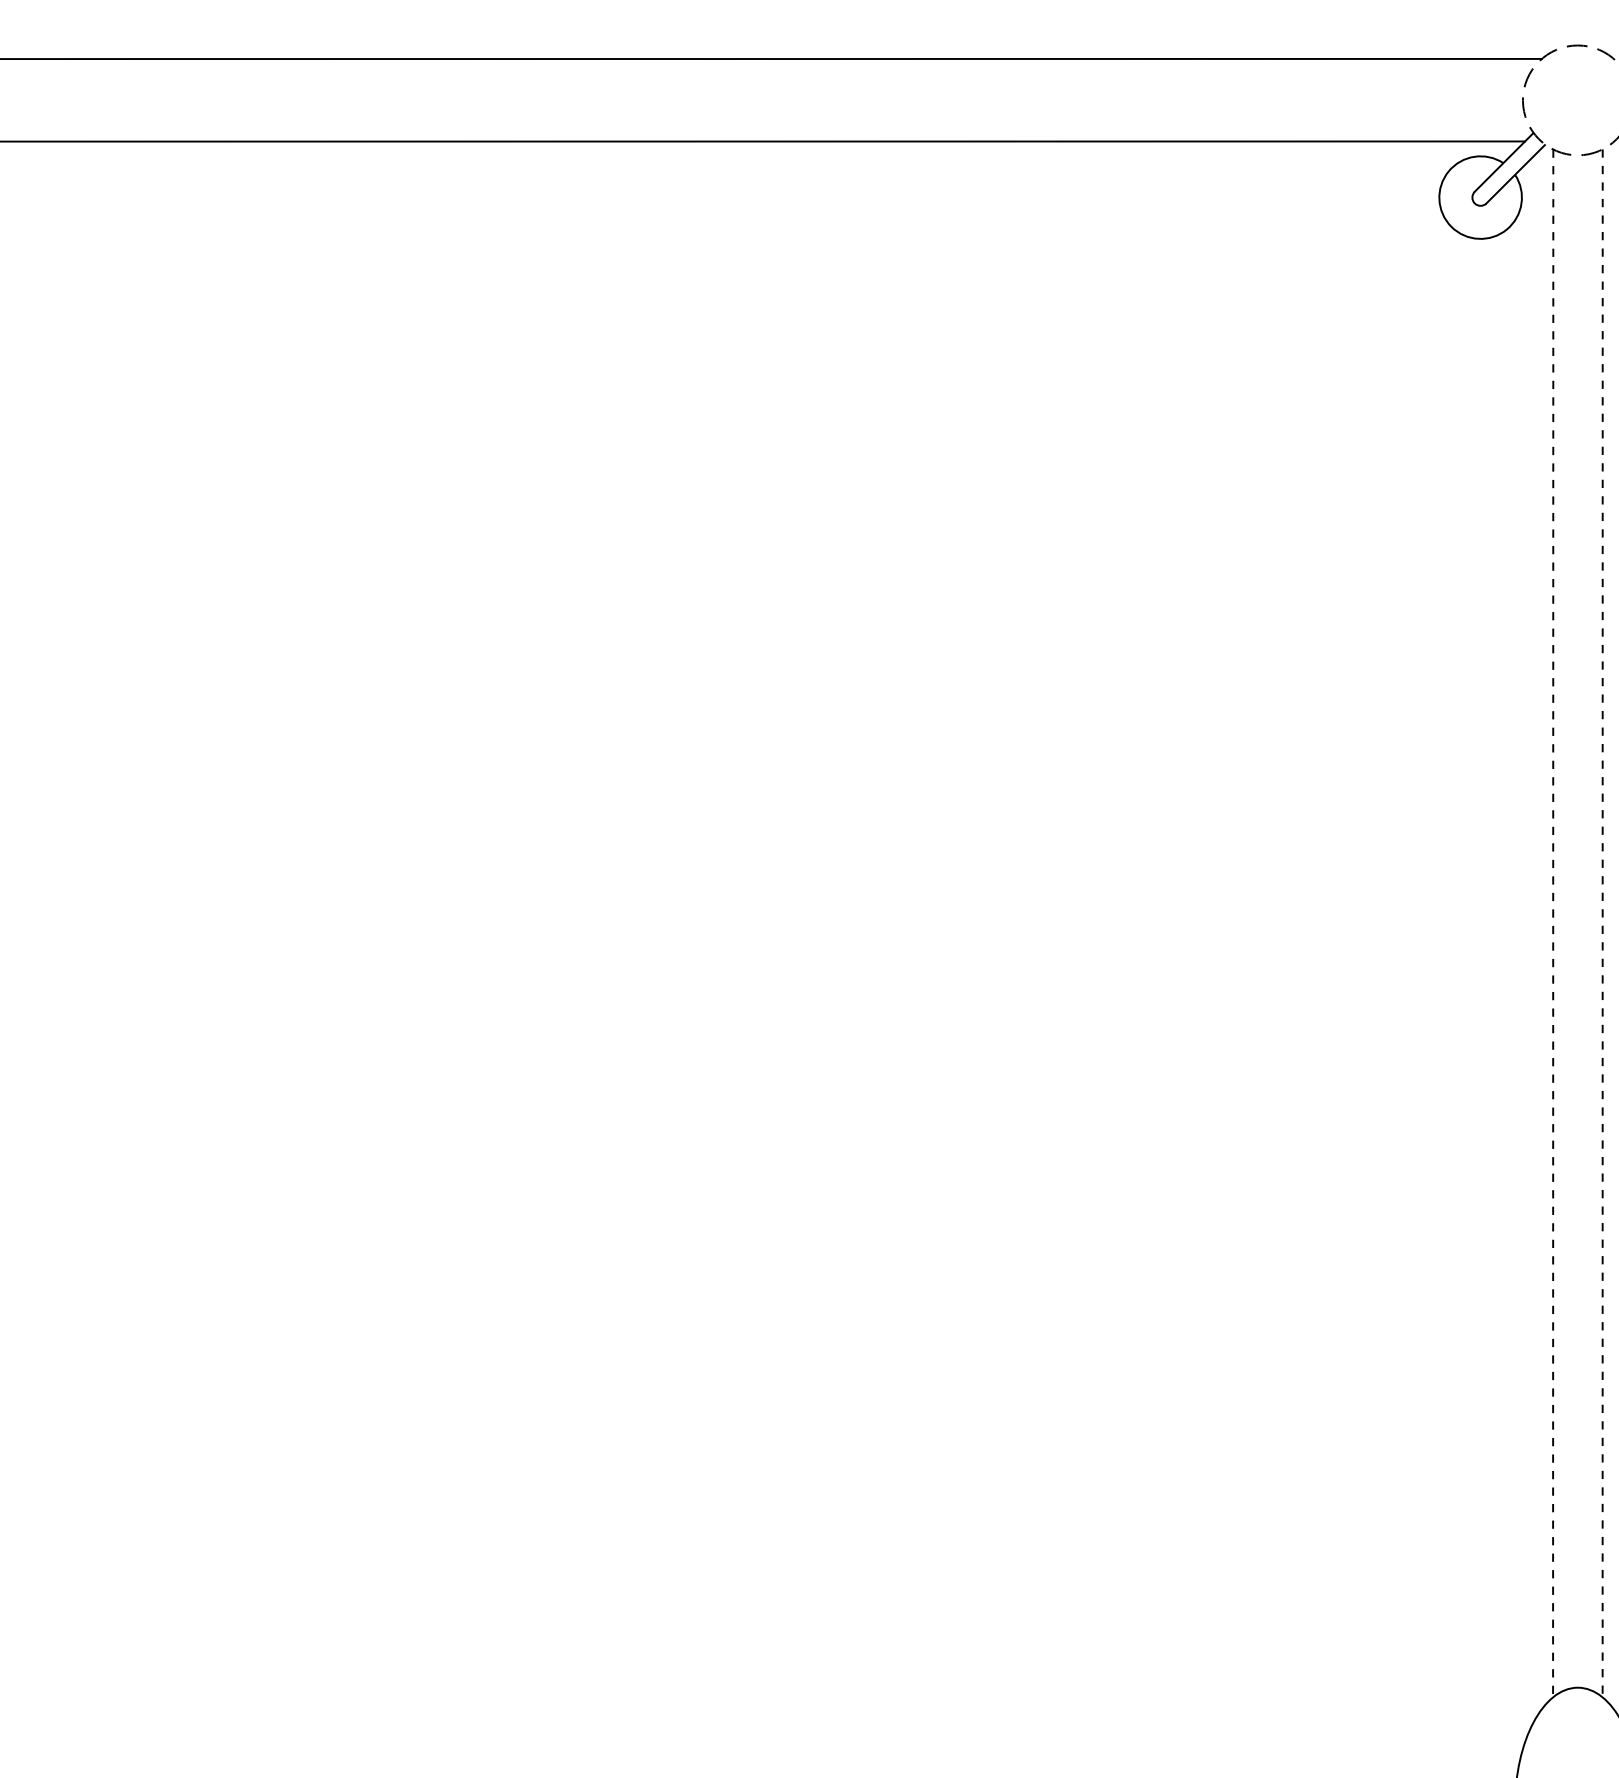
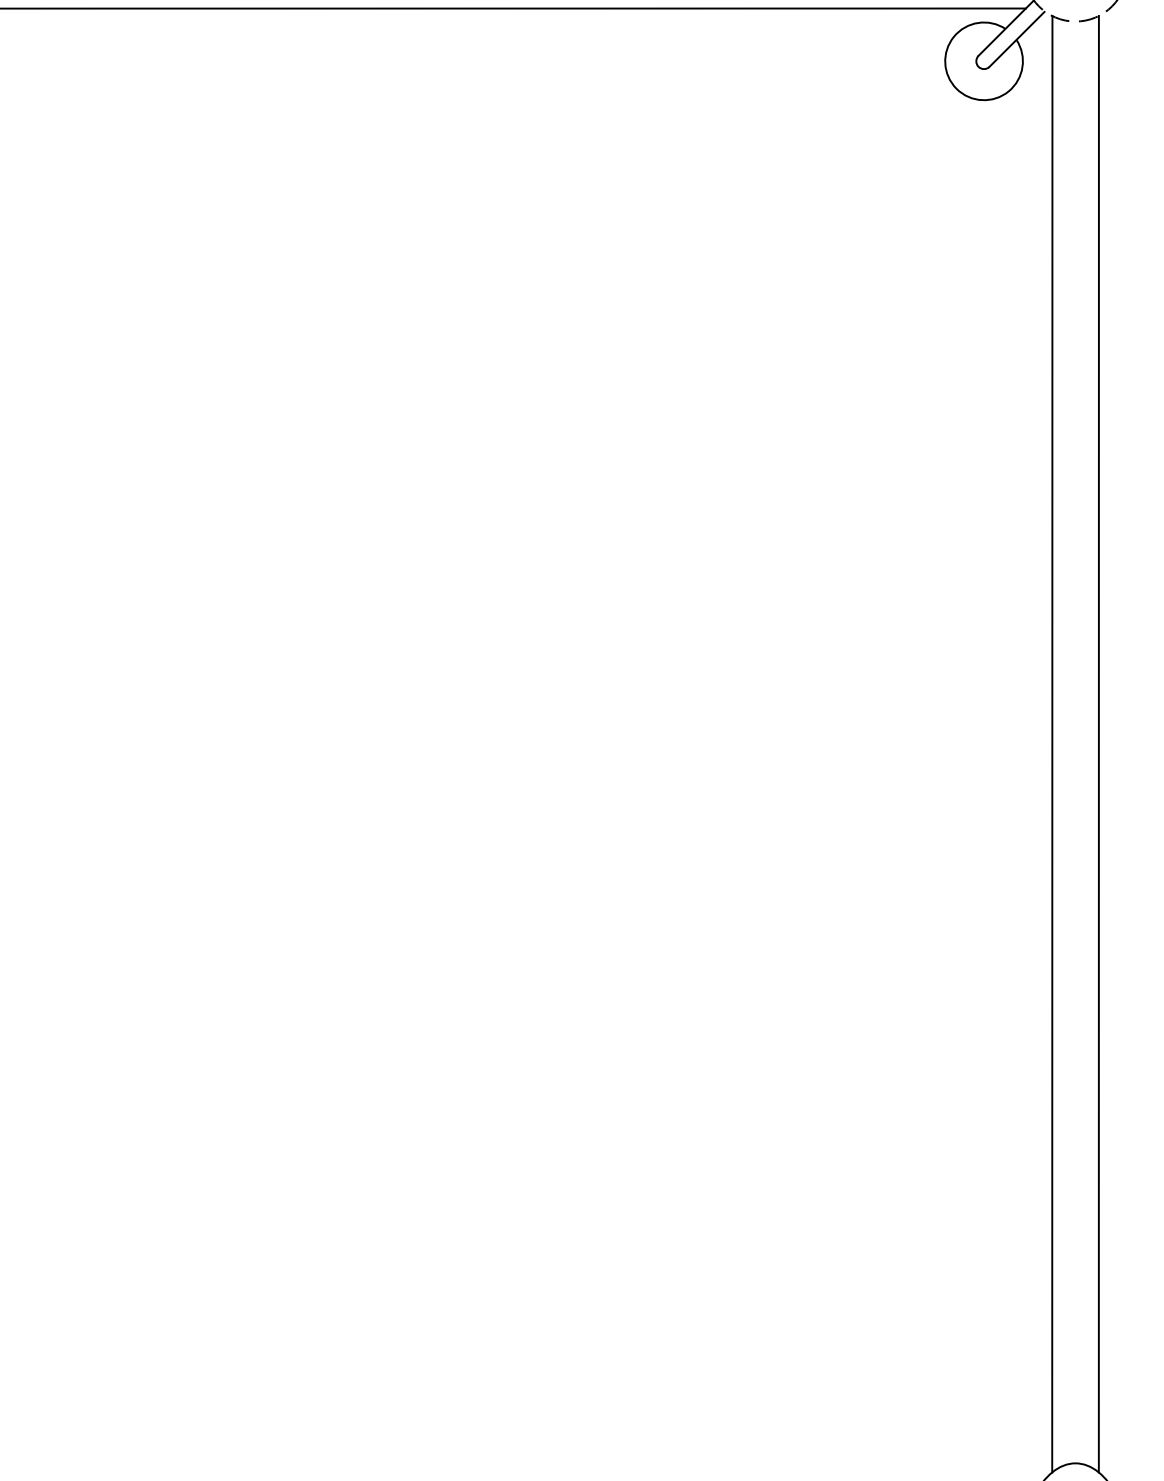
line: (1553, 923) -> (1052, 744), dashed -> solid
line: (1602, 923) -> (1098, 744), dashed -> solid

